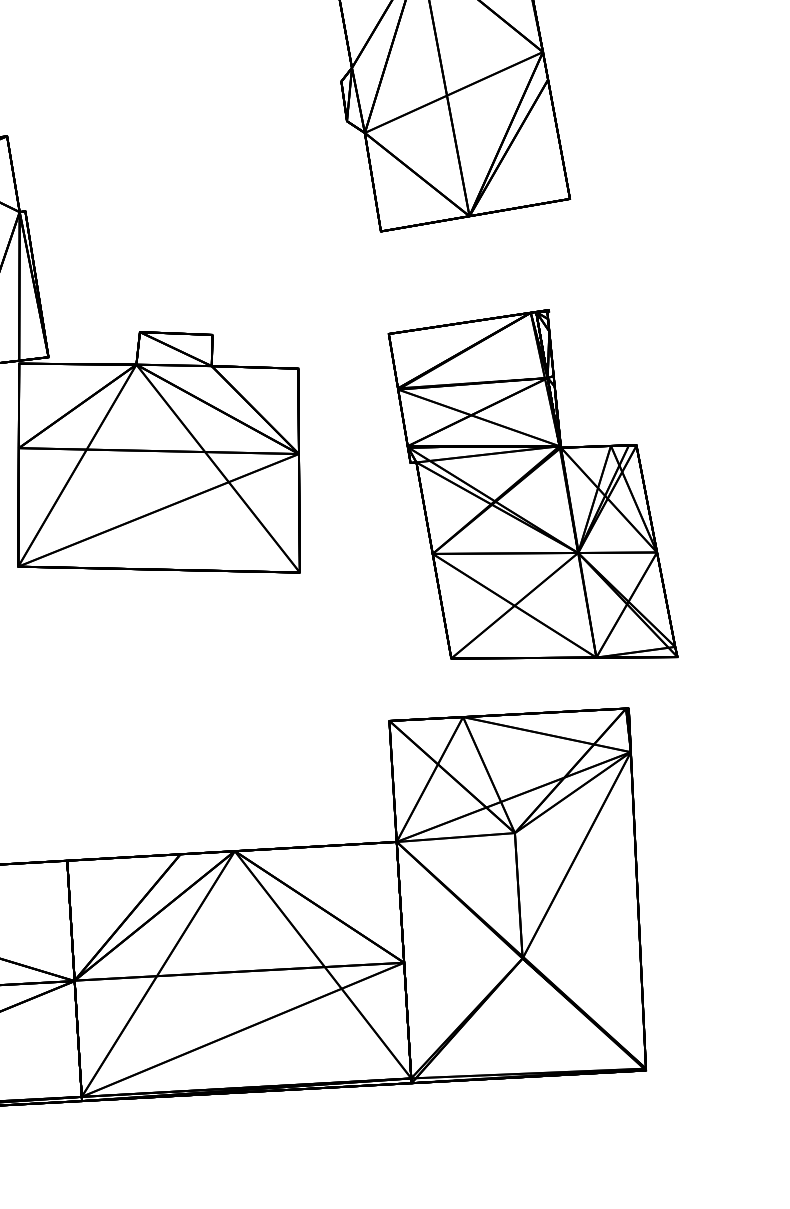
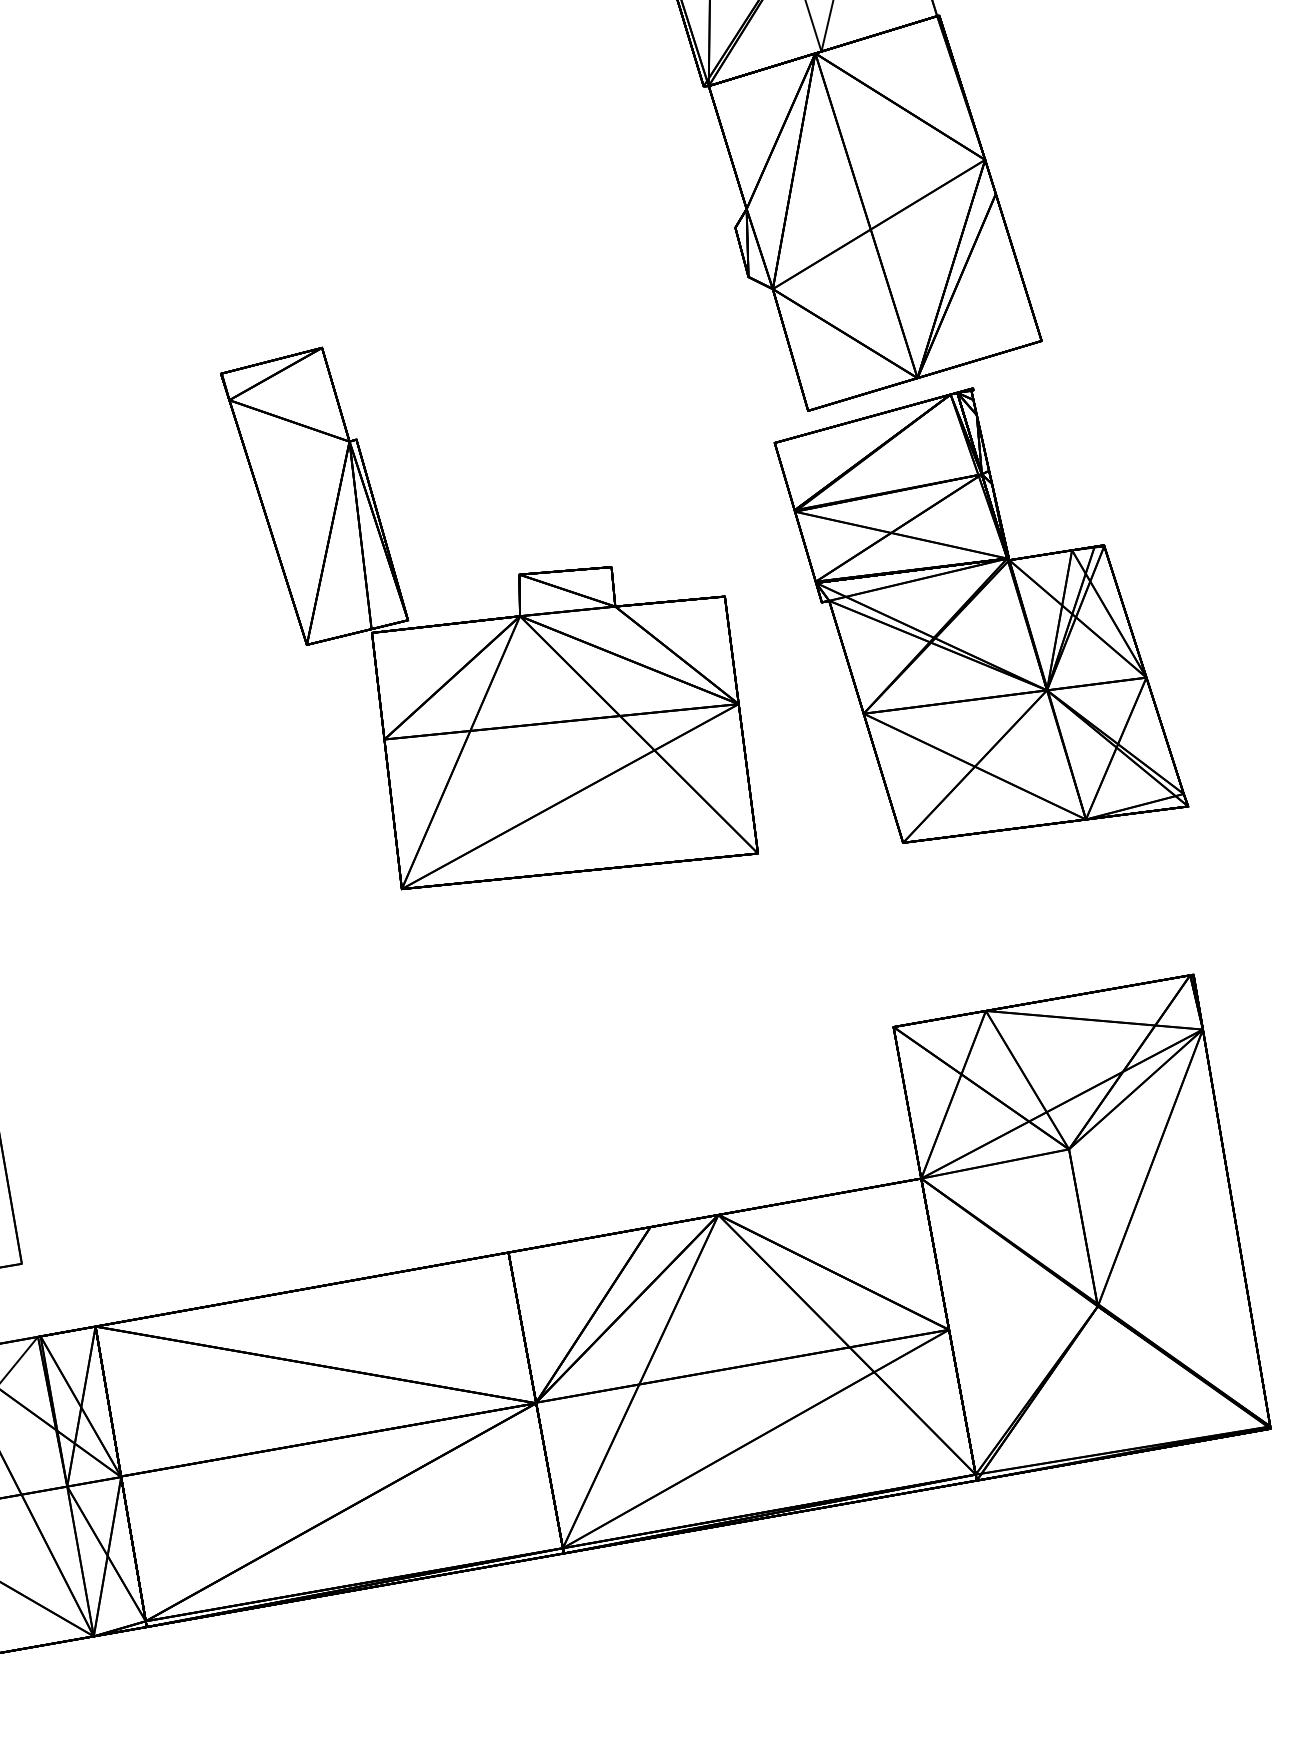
part: (534, 488) -> (981, 615), moved

